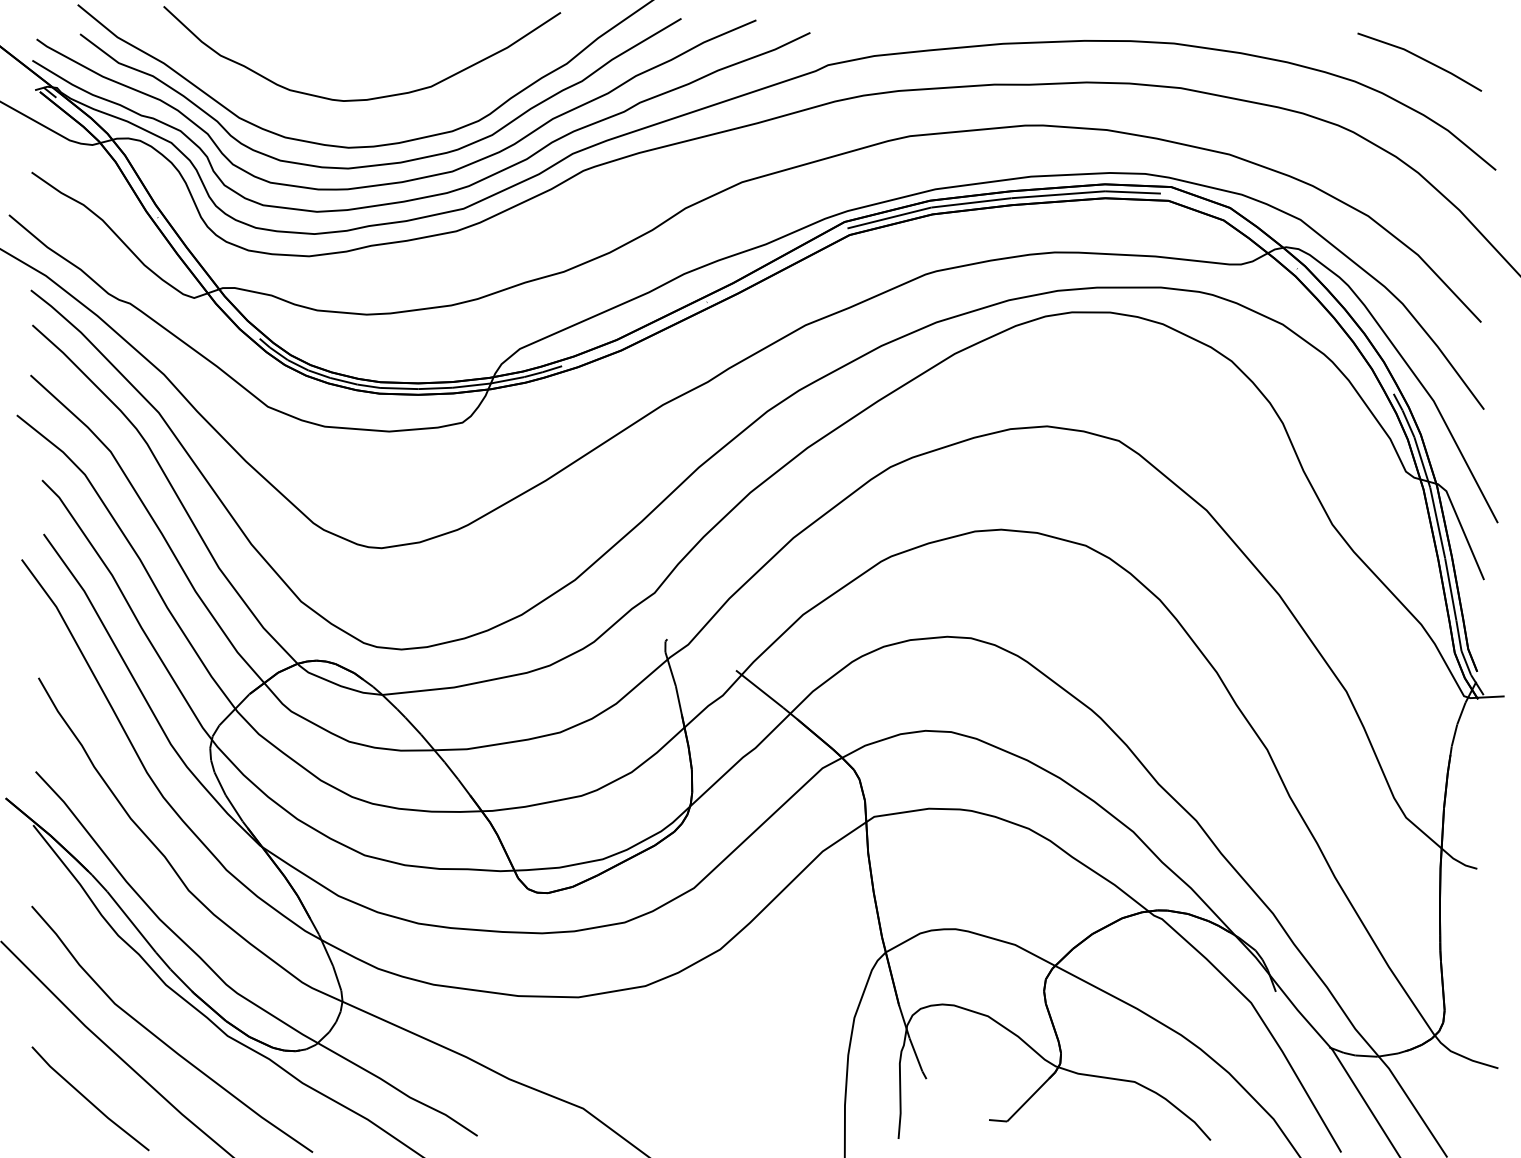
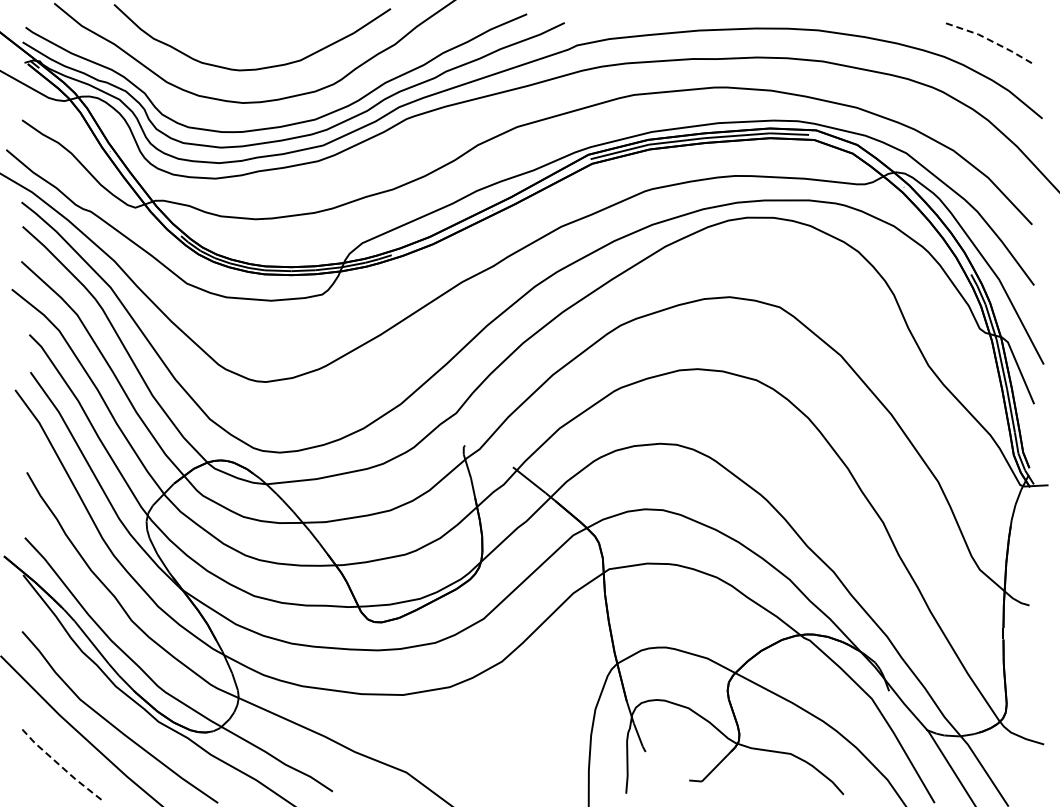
line: (1421, 58) -> (990, 40), solid -> dashed
curve: (382, 162) -> (266, 113), removed
line: (89, 1101) -> (62, 767), solid -> dashed

